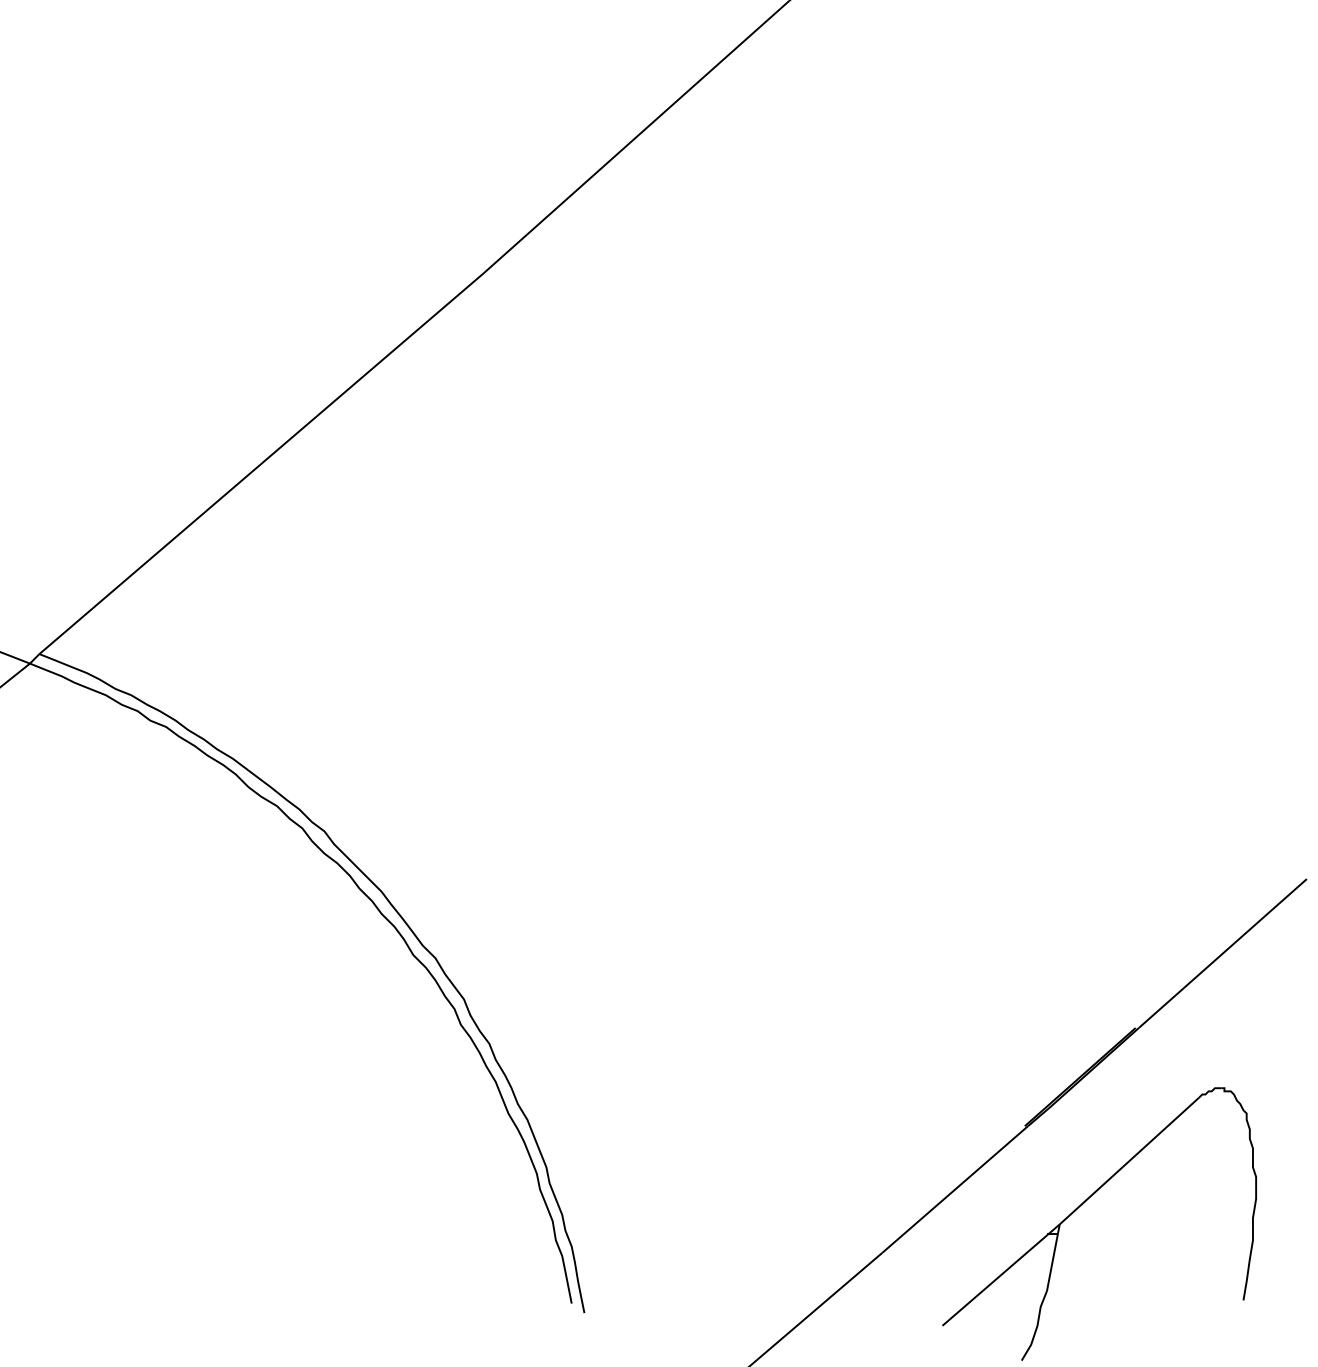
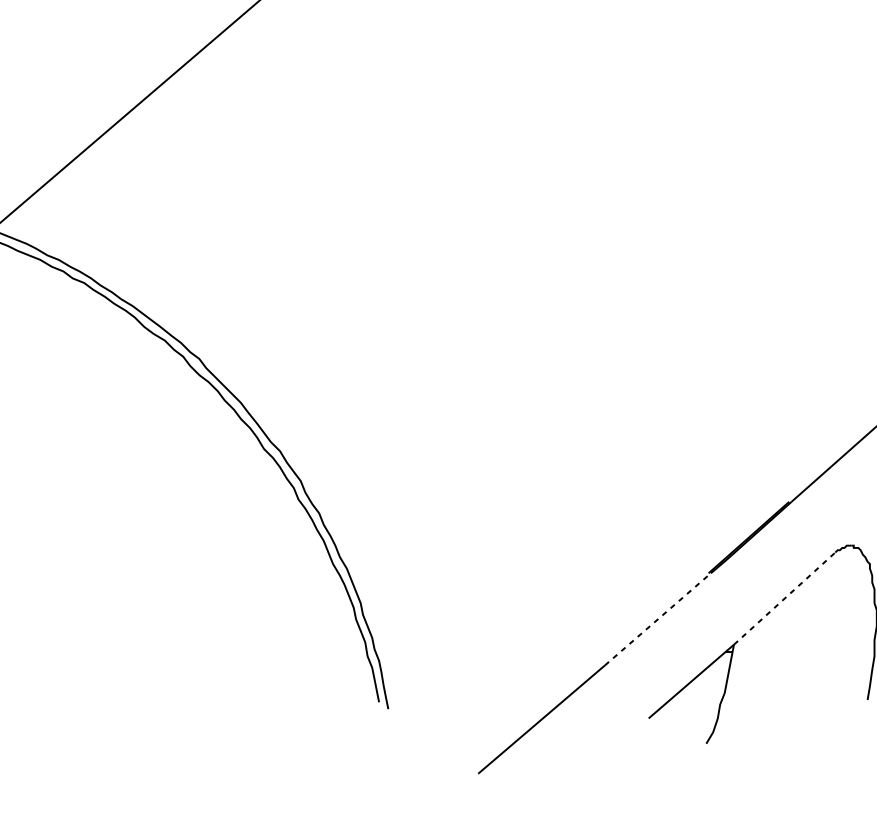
line: (1129, 1160) -> (784, 598), solid -> dashed
line: (955, 1189) -> (658, 619), solid -> dashed

